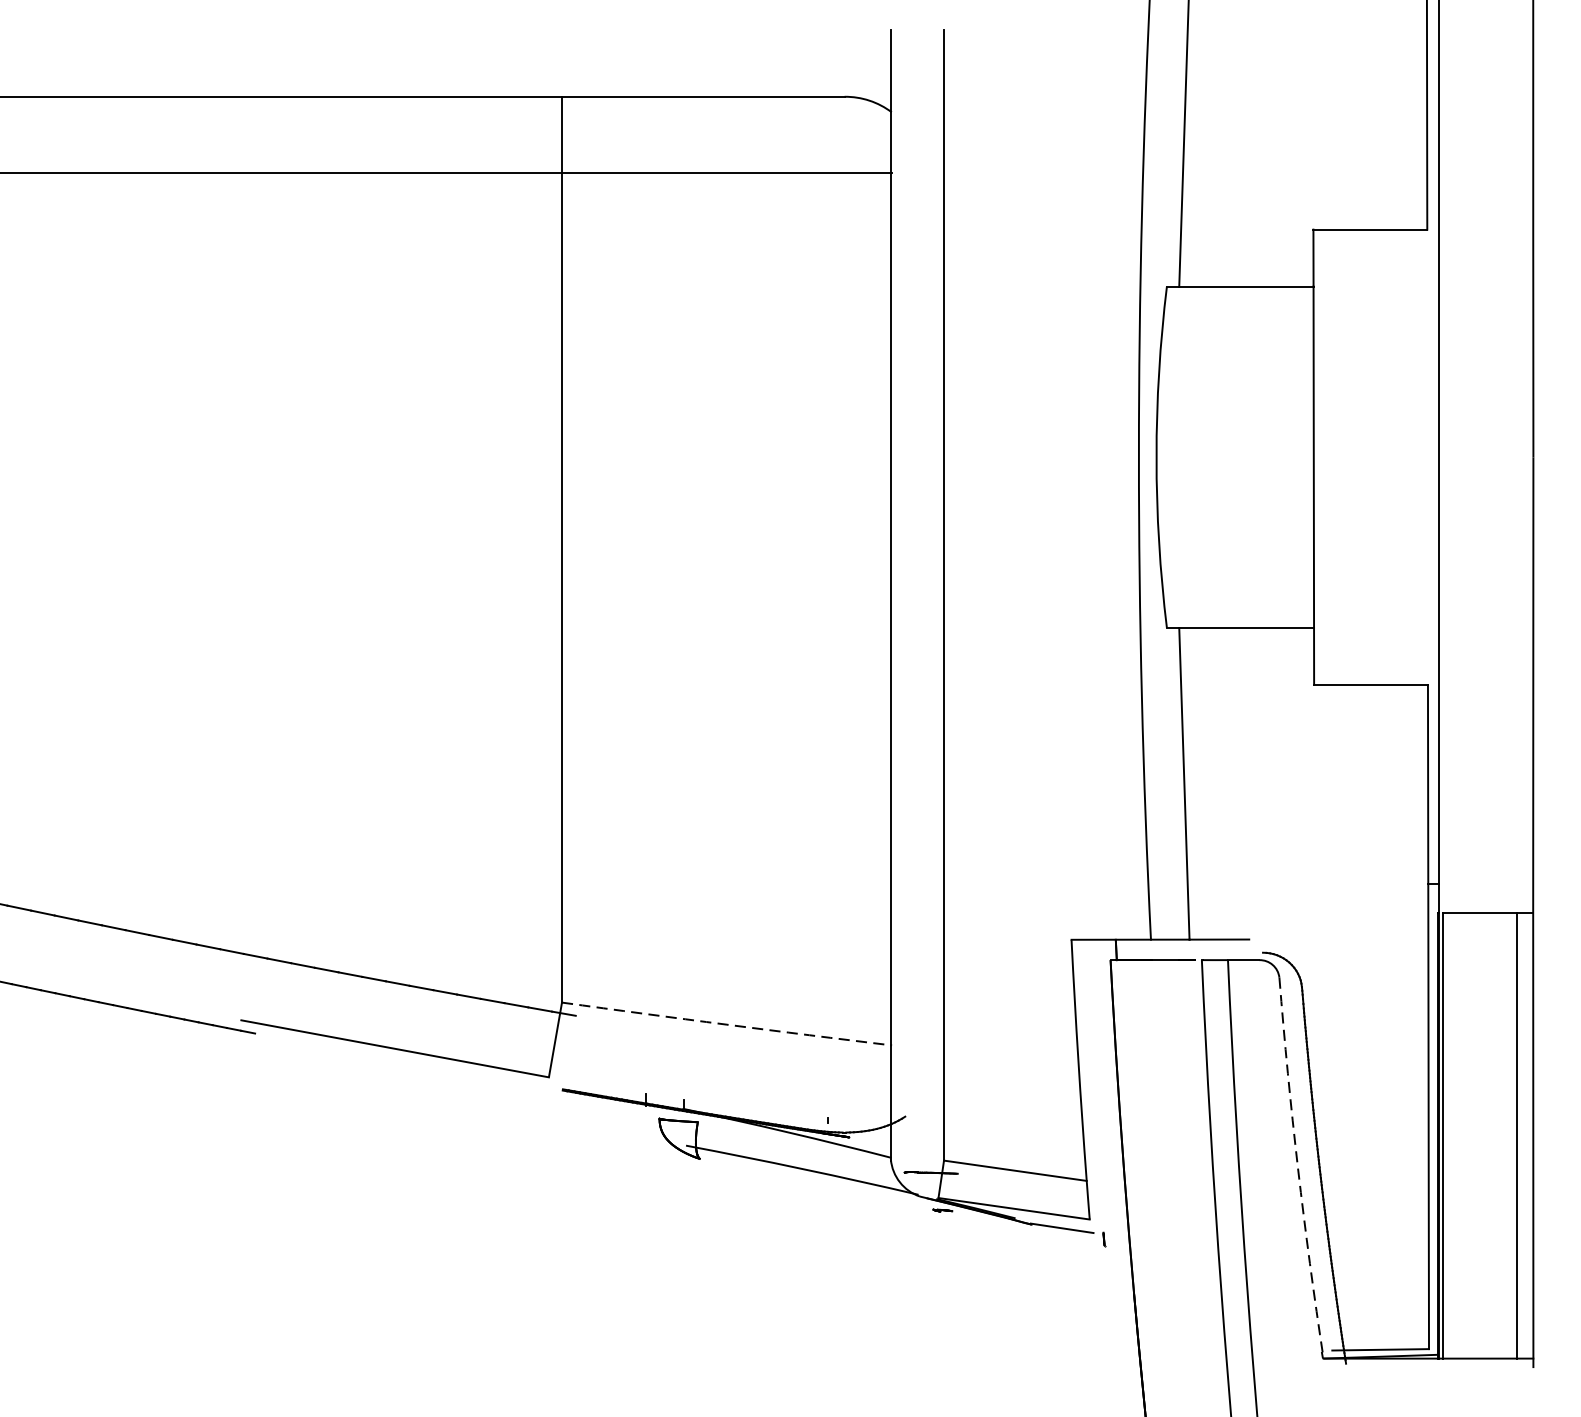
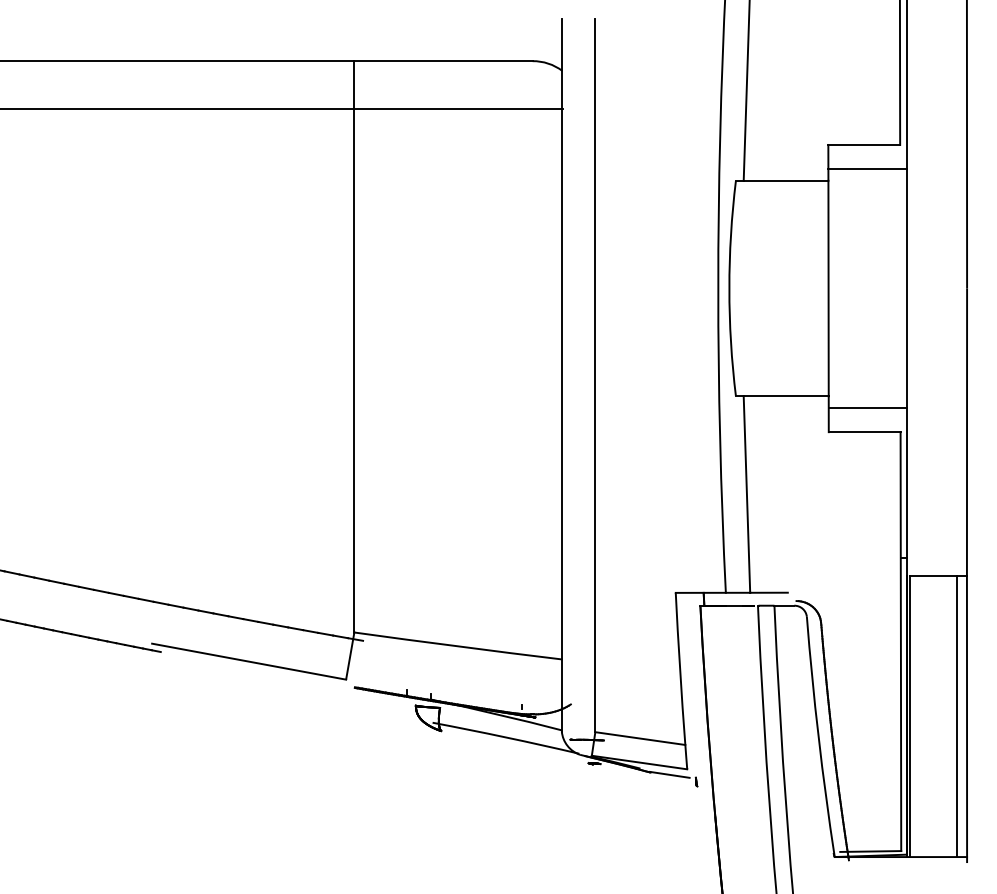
line: (1375, 266) -> (867, 168), added
line: (1375, 647) -> (867, 408), added
arc: (727, 1024) -> (458, 646), dashed -> solid
arc: (1297, 1169) -> (818, 737), dashed -> solid

